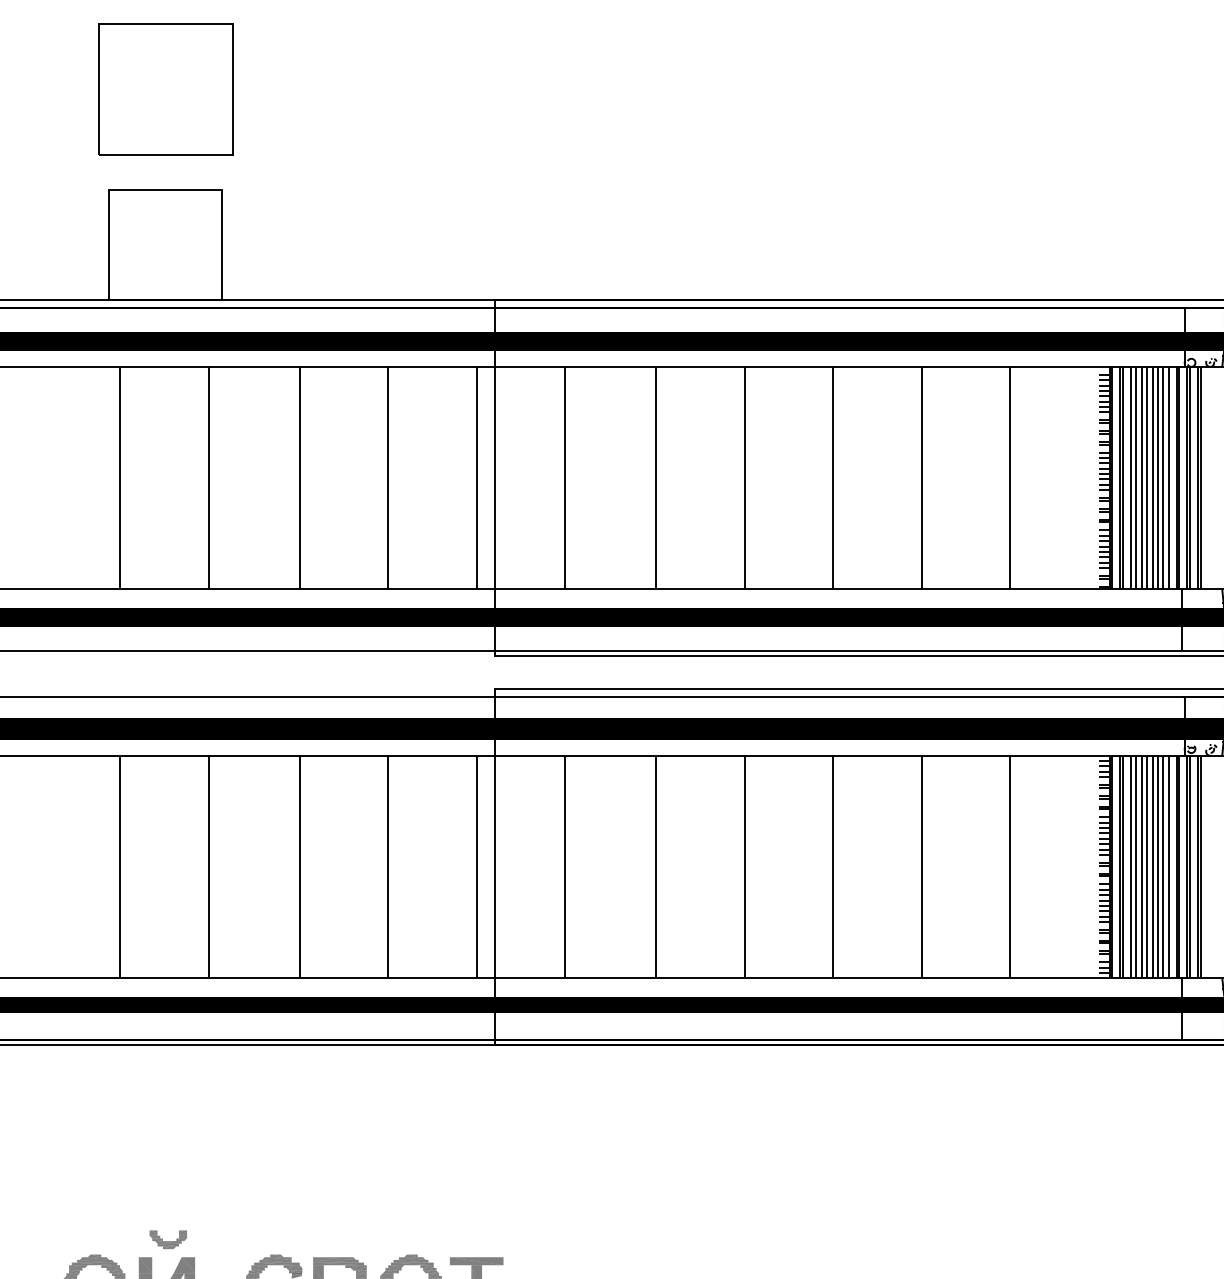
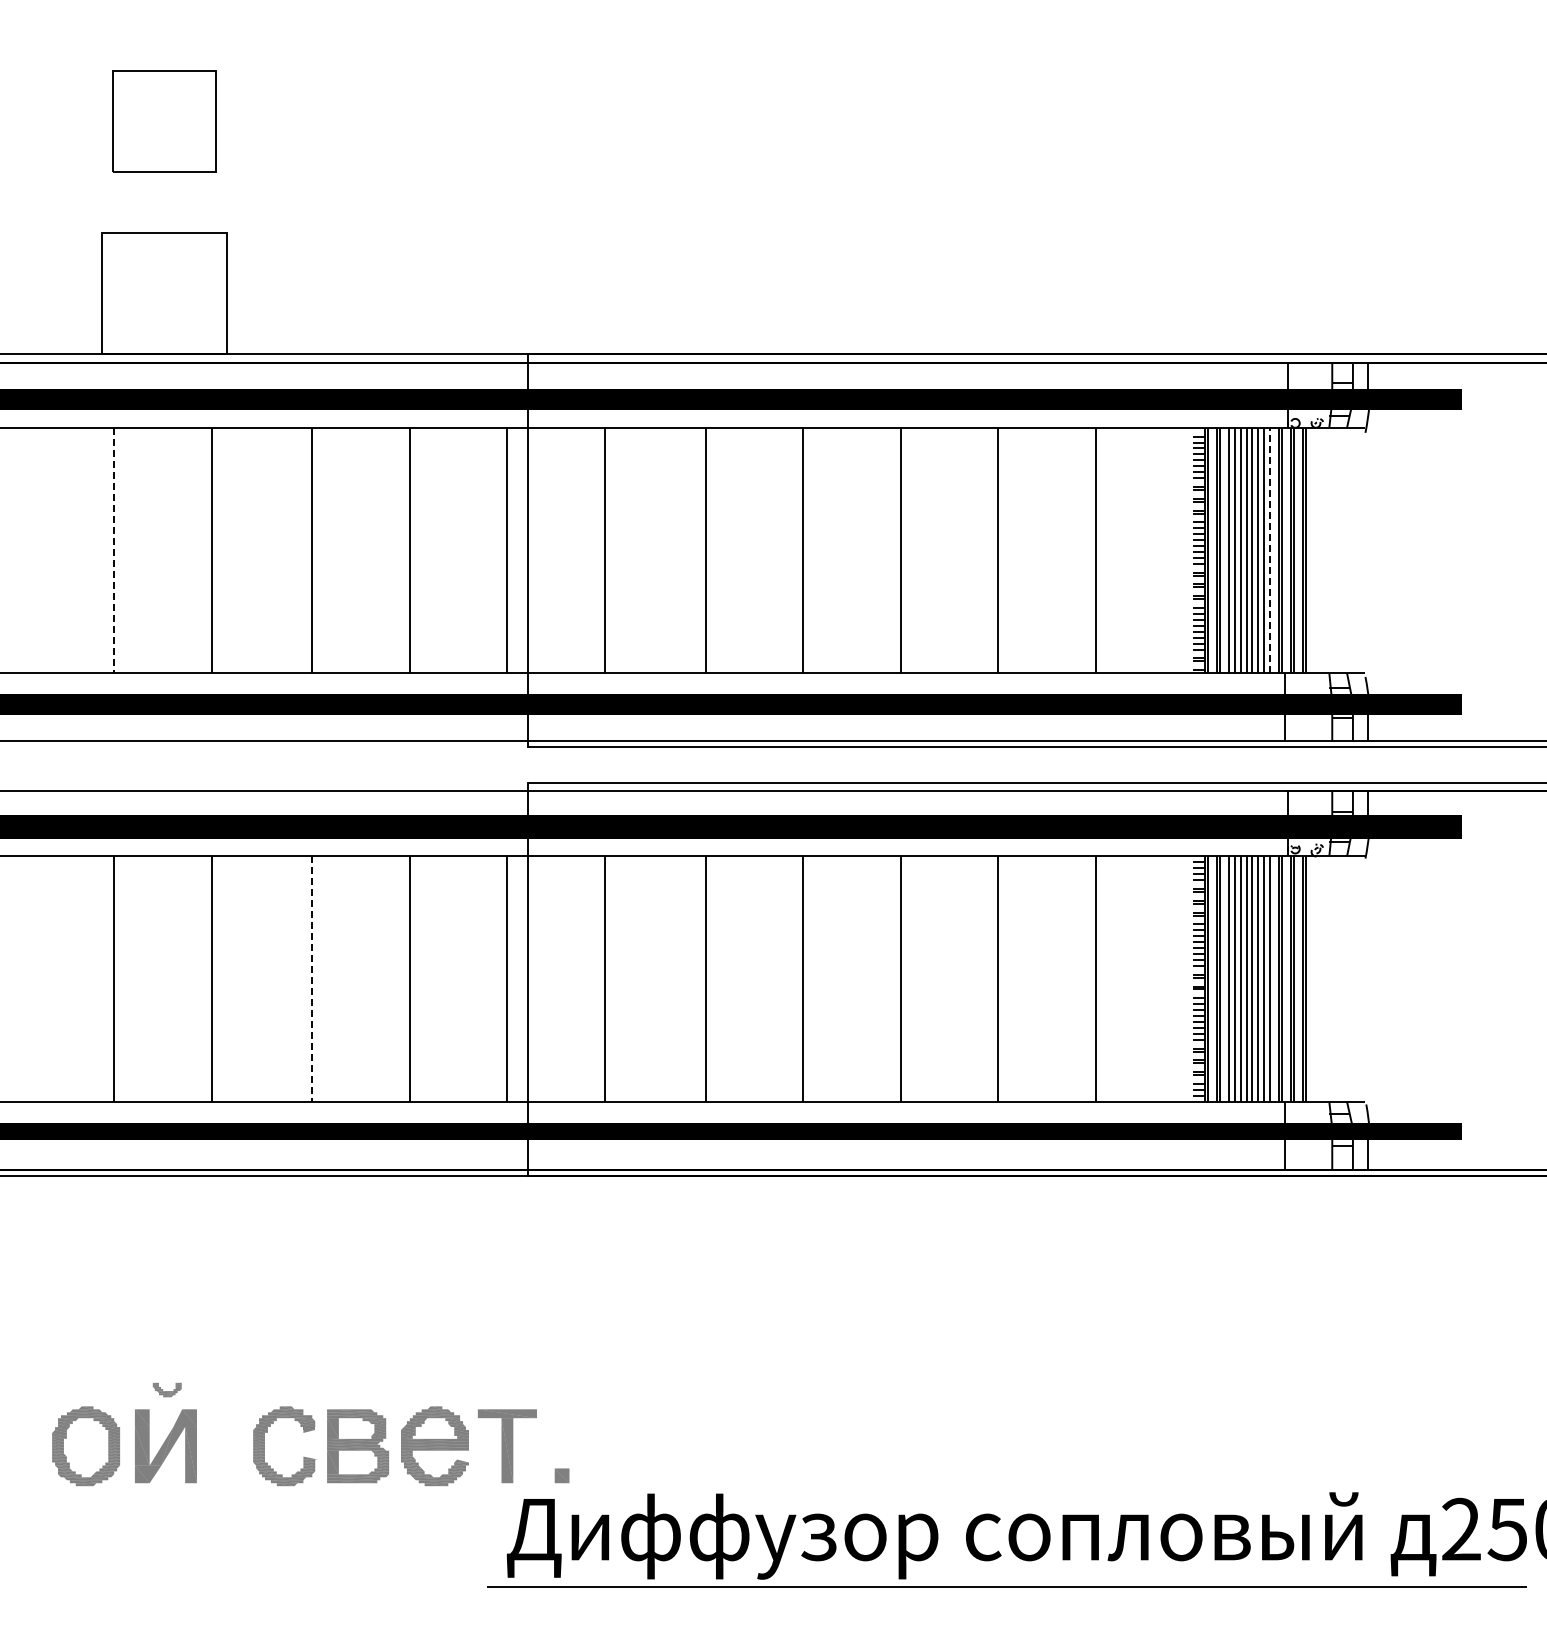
part: (165, 89) -> (164, 121), size x0.7
line: (120, 478) -> (114, 550), solid -> dashed
line: (1168, 478) -> (1270, 550), solid -> dashed
line: (299, 867) -> (312, 979), solid -> dashed
part: (167, 1239) -> (166, 1389), size x0.7

